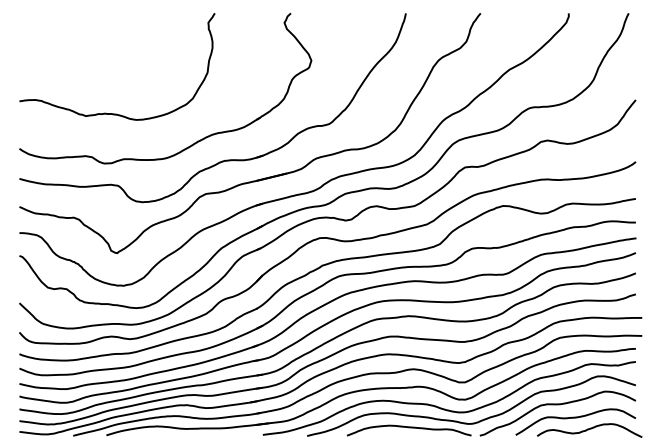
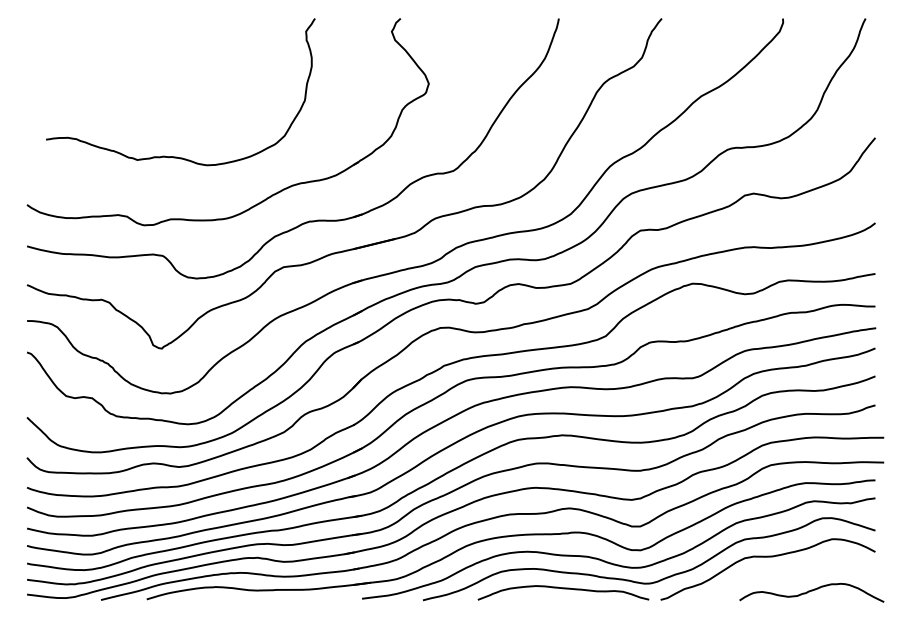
curve: (114, 113) -> (176, 156), moved
curve: (575, 418) -> (792, 575), removed

